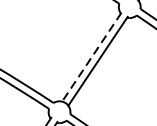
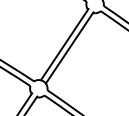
line: (91, 57) -> (64, 44), dashed -> solid

